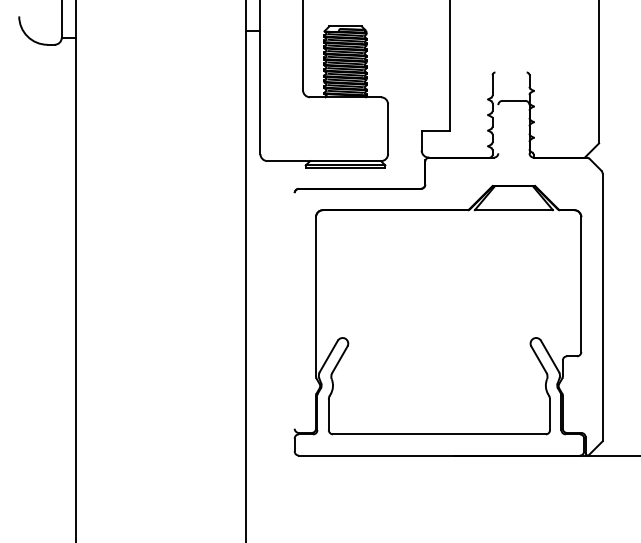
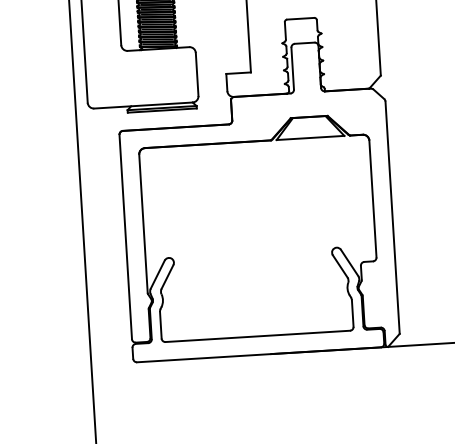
line: (510, 72) -> (300, 18), added
line: (498, 129) -> (292, 68), added
line: (294, 310) -> (125, 236), added

